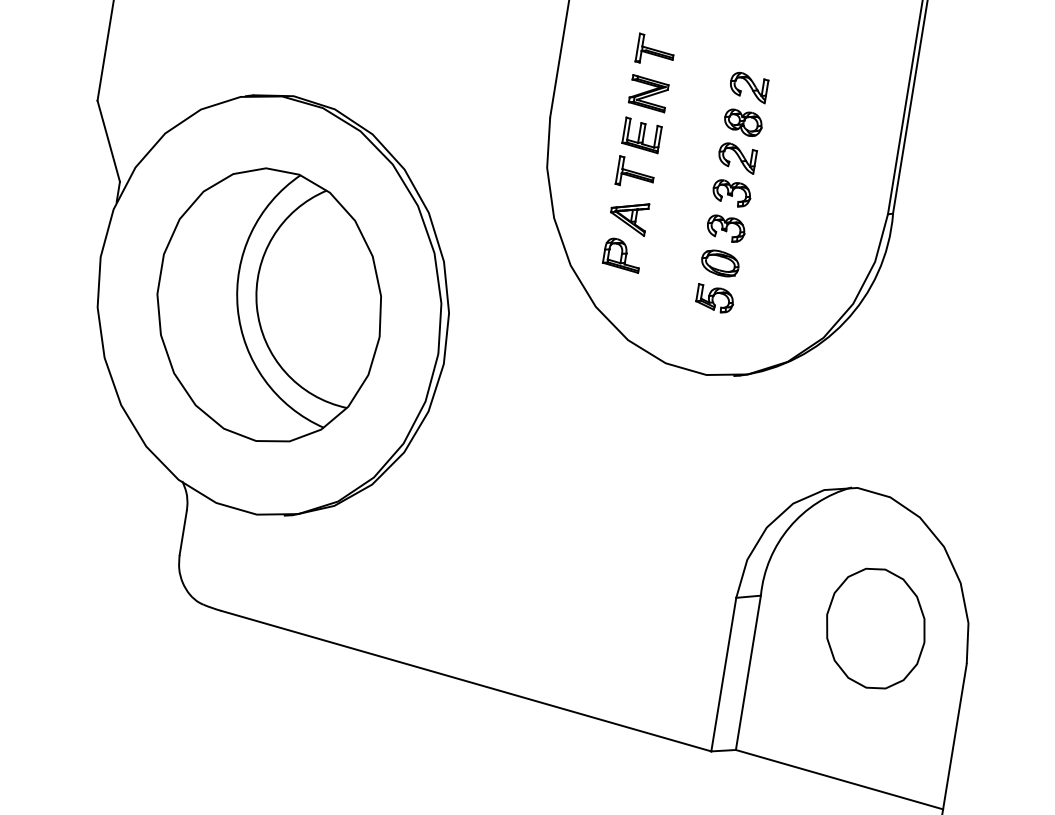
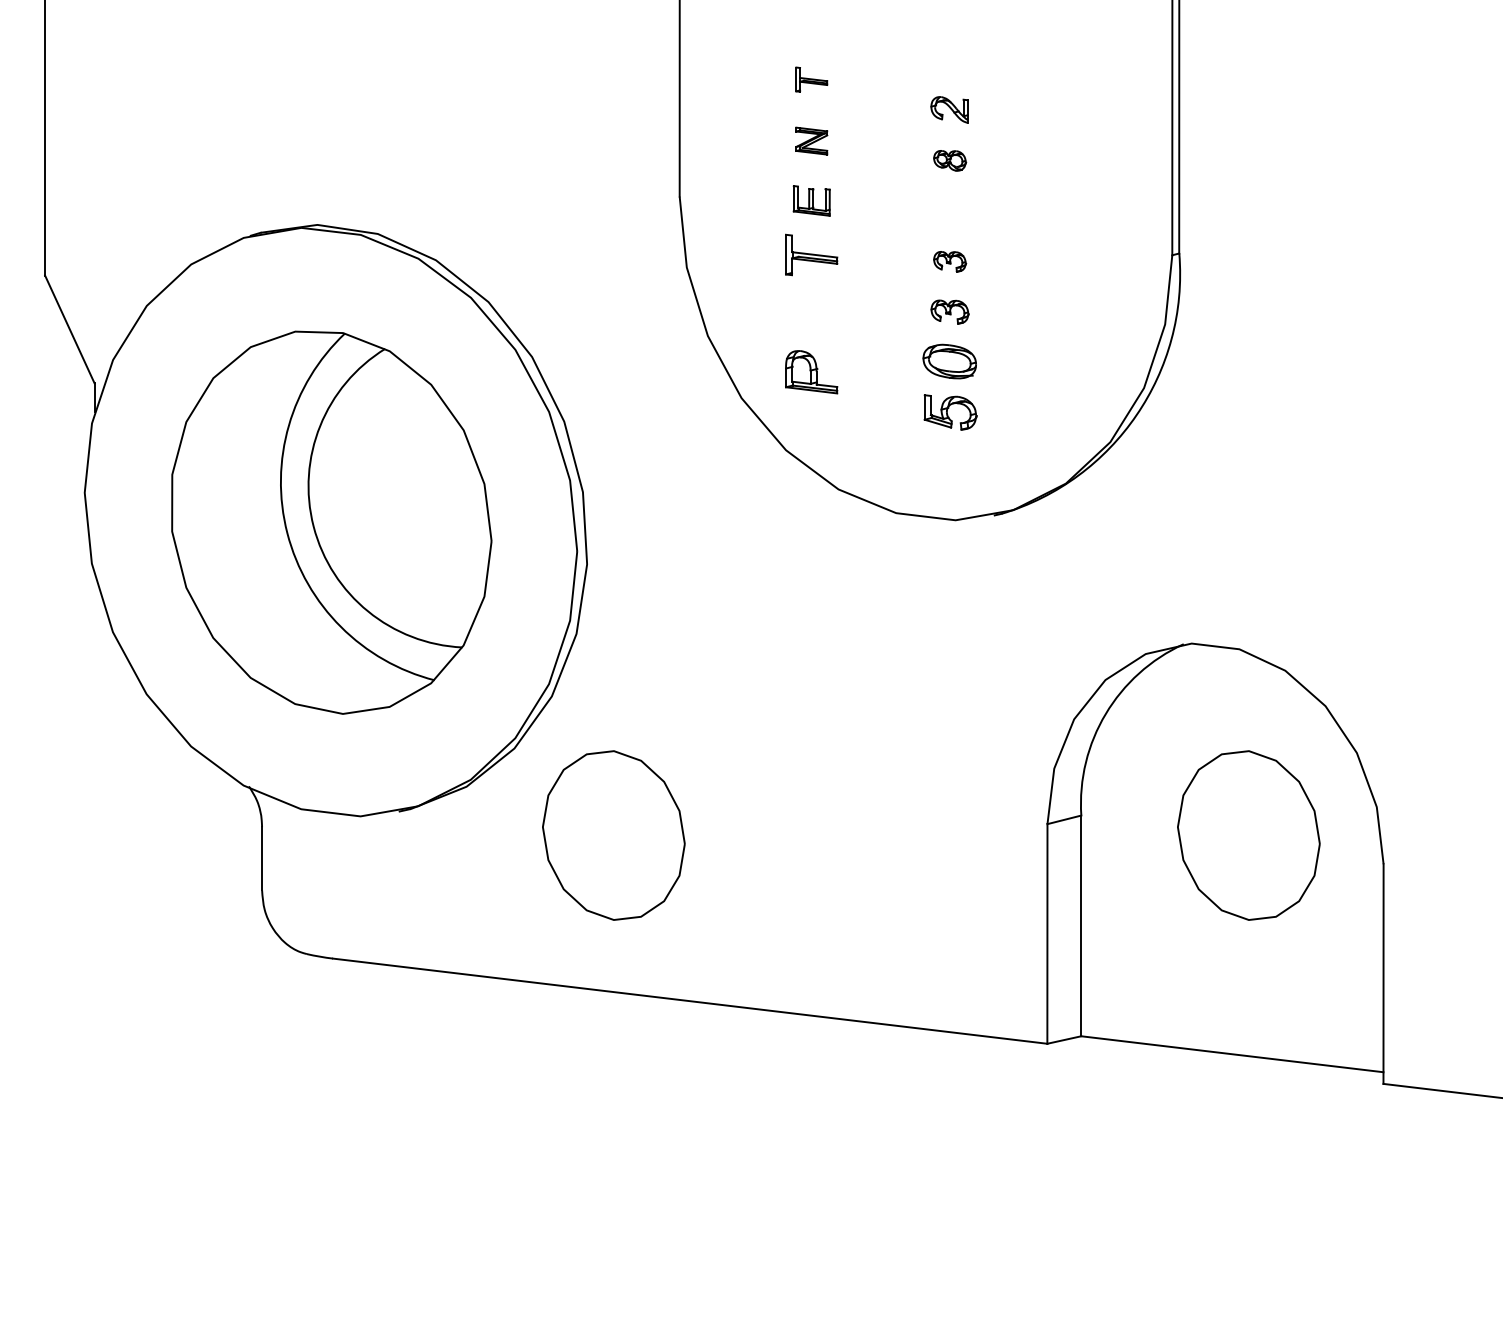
part: (655, 50) -> (811, 79), size x0.6
part: (748, 87) -> (949, 109), size x0.7
part: (648, 93) -> (811, 140), size x0.6
part: (742, 122) -> (949, 160), size x0.6
part: (641, 135) -> (811, 200), size x0.7
part: (737, 157) -> (949, 210), removed
part: (731, 193) -> (949, 261), size x0.6
part: (628, 216) -> (811, 317), removed
part: (725, 228) -> (949, 311), size x0.7
part: (431, 556) -> (613, 835), added

